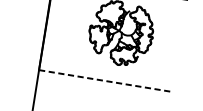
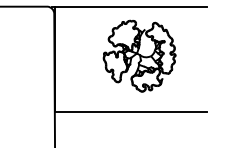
line: (106, 80) -> (131, 111), dashed -> solid

